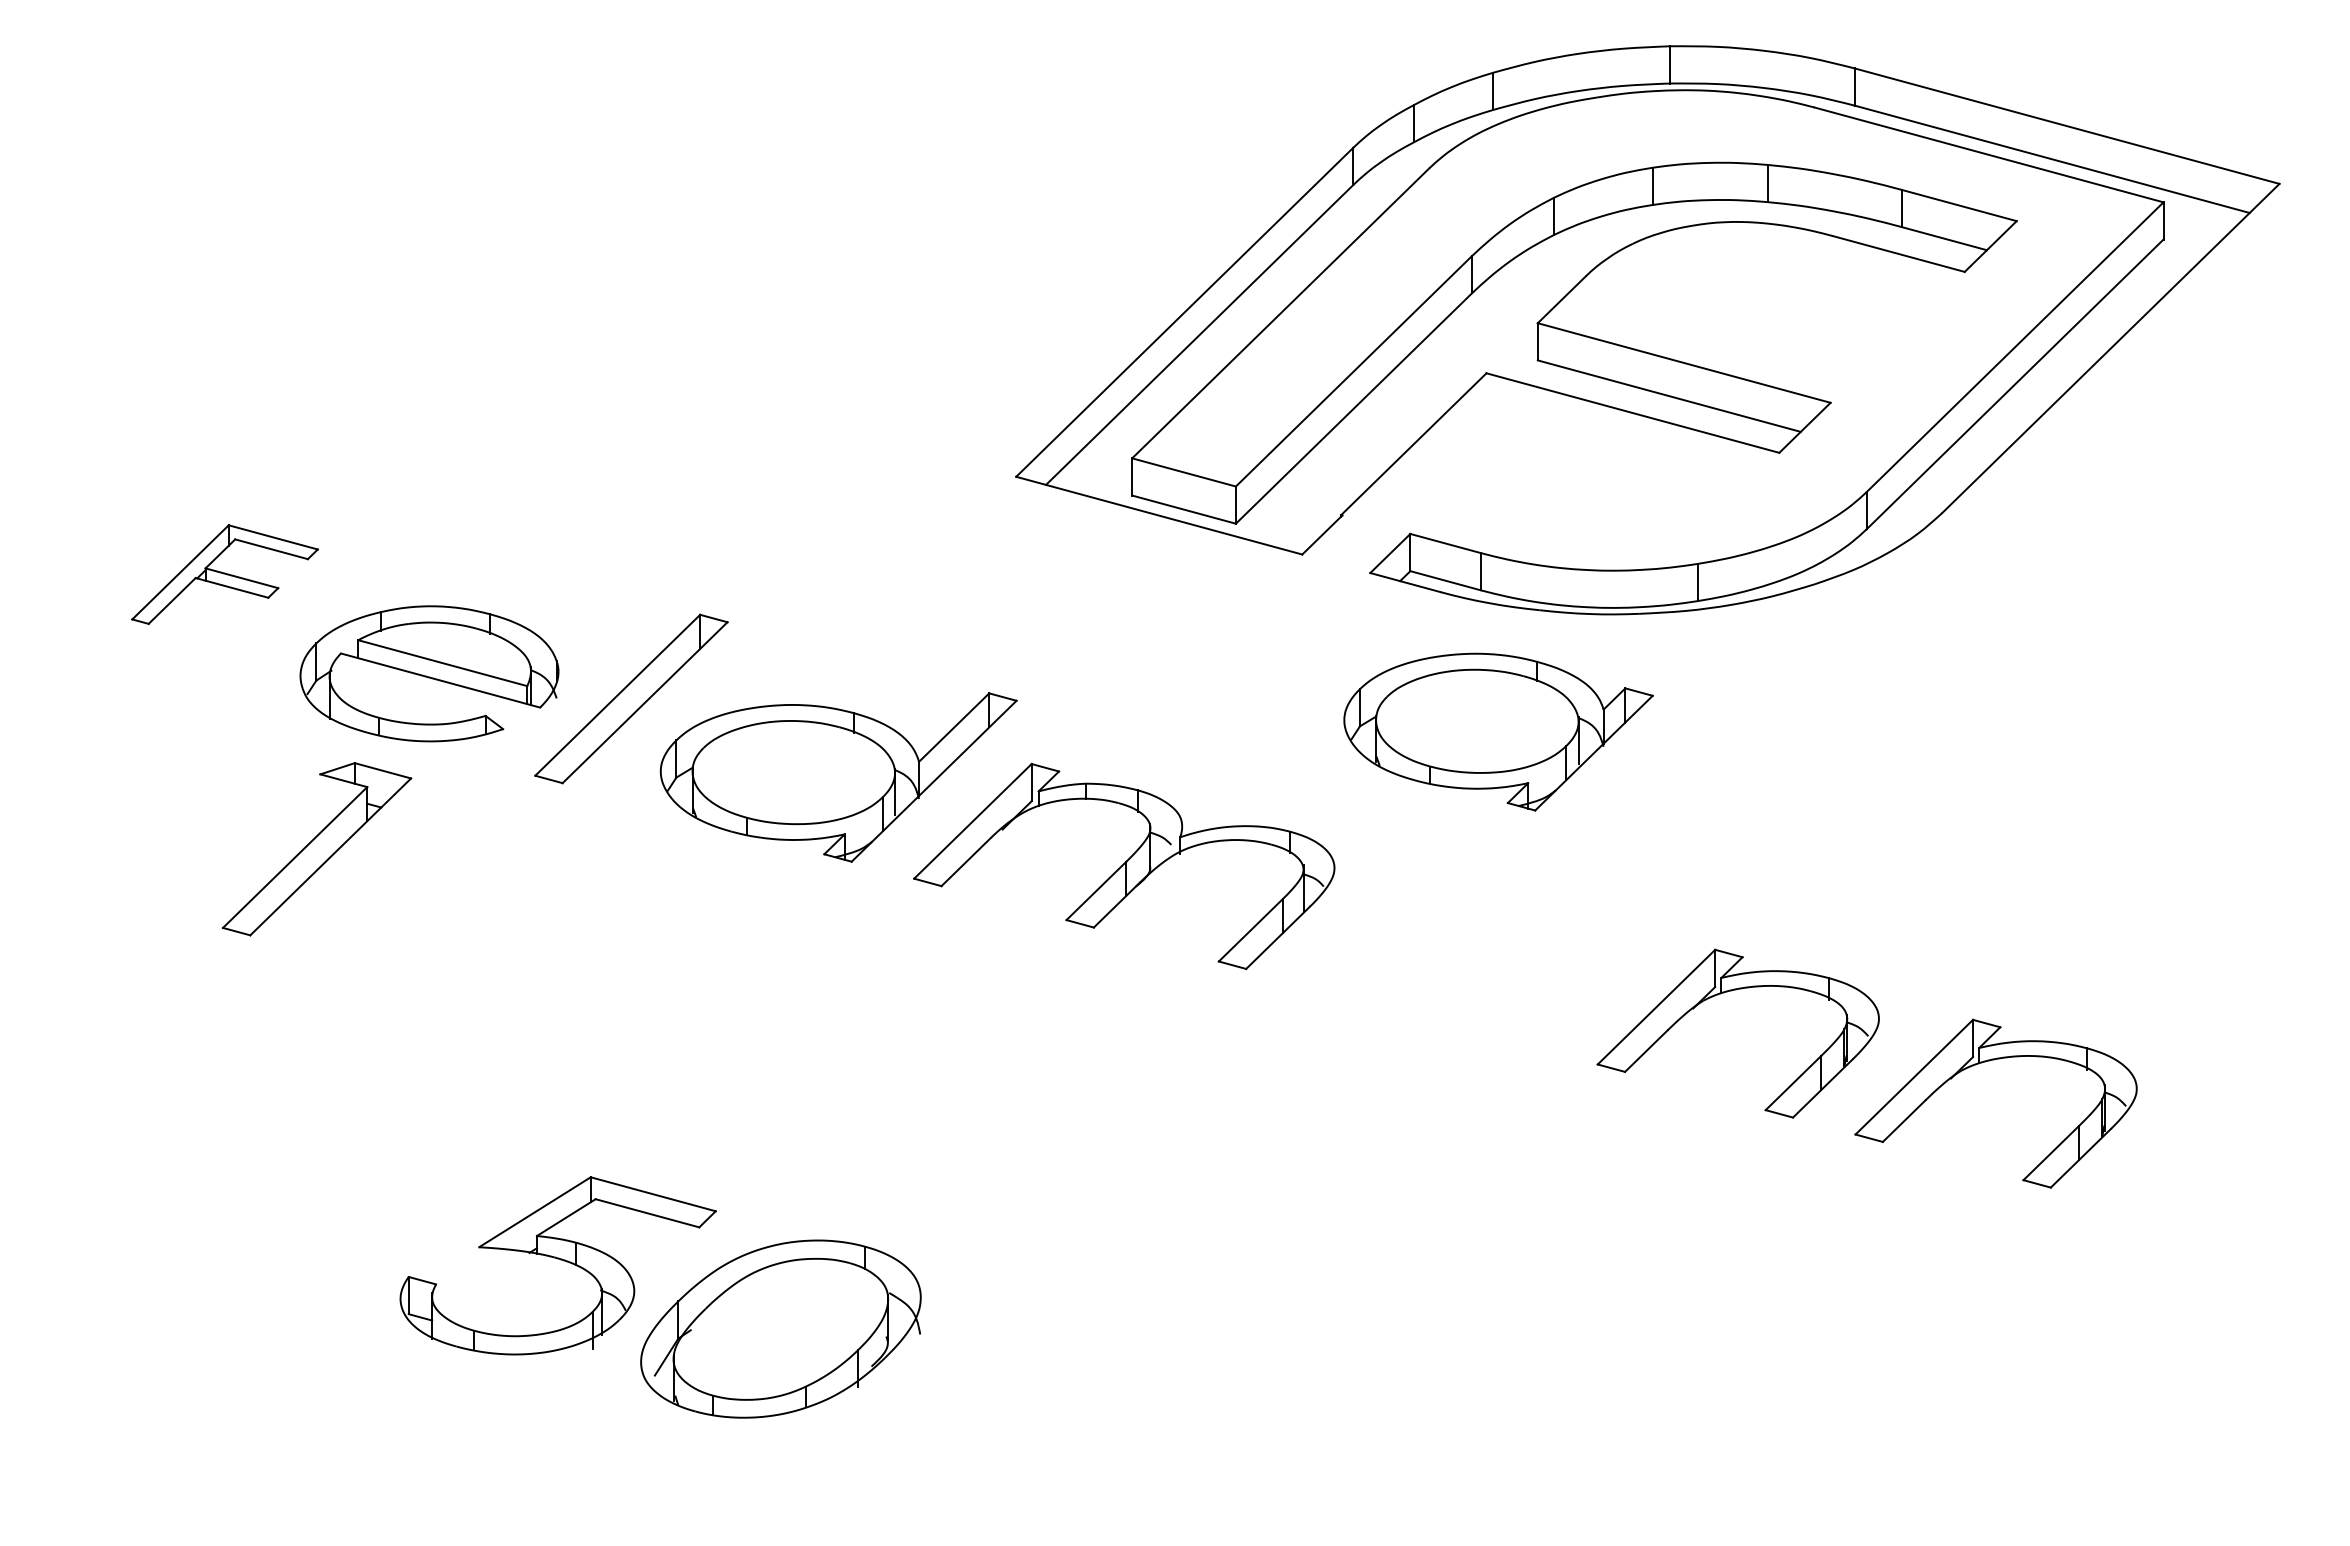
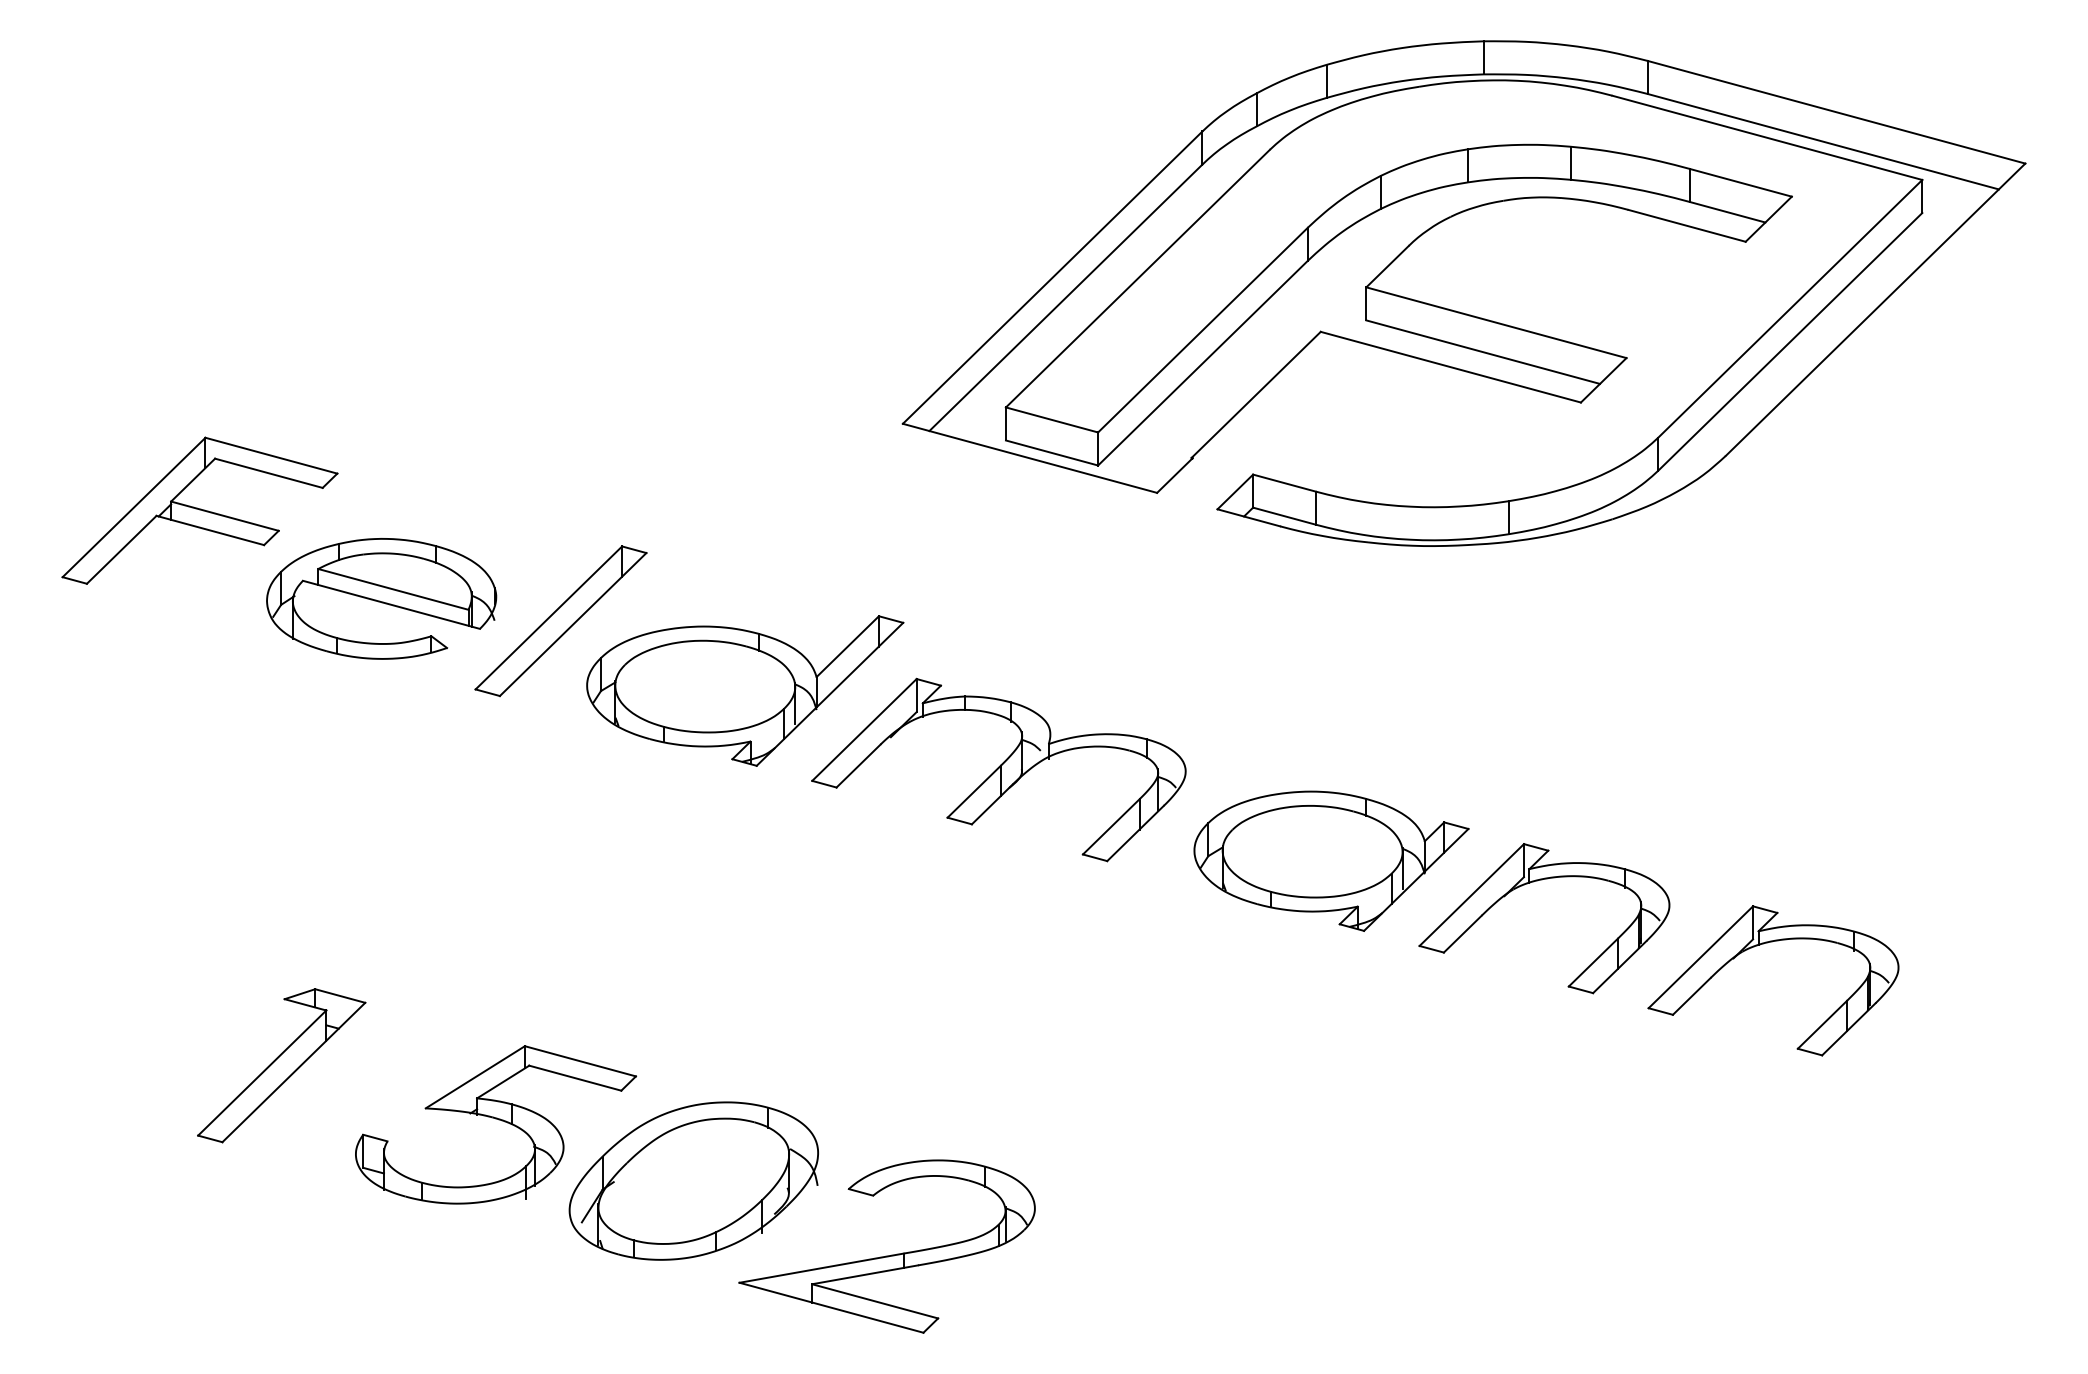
part: (224, 574) -> (199, 510), size x1.67
part: (1498, 731) -> (1331, 860), moved
part: (317, 849) -> (282, 1065), moved
part: (999, 1412) -> (888, 1255), added

